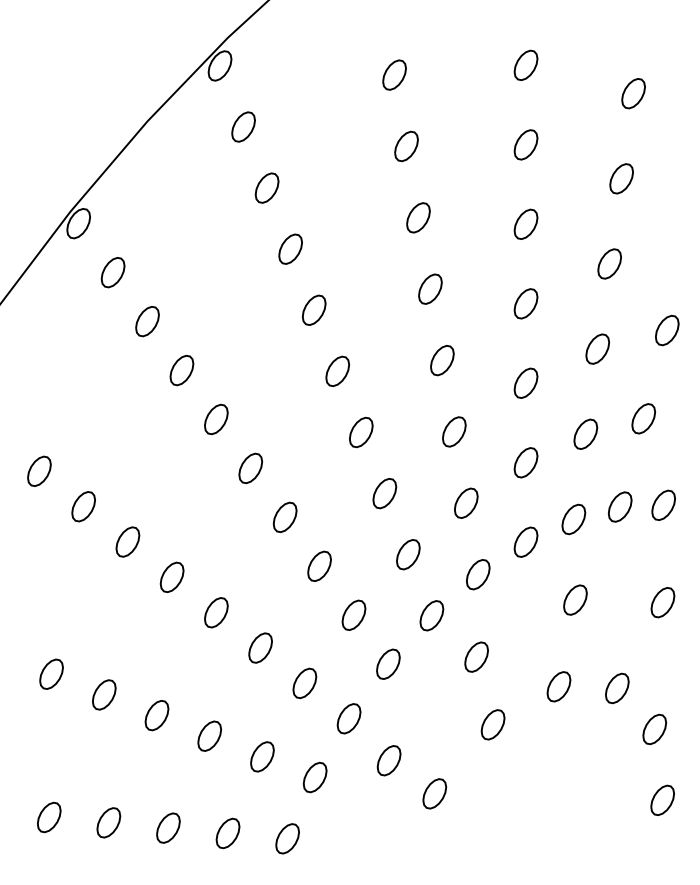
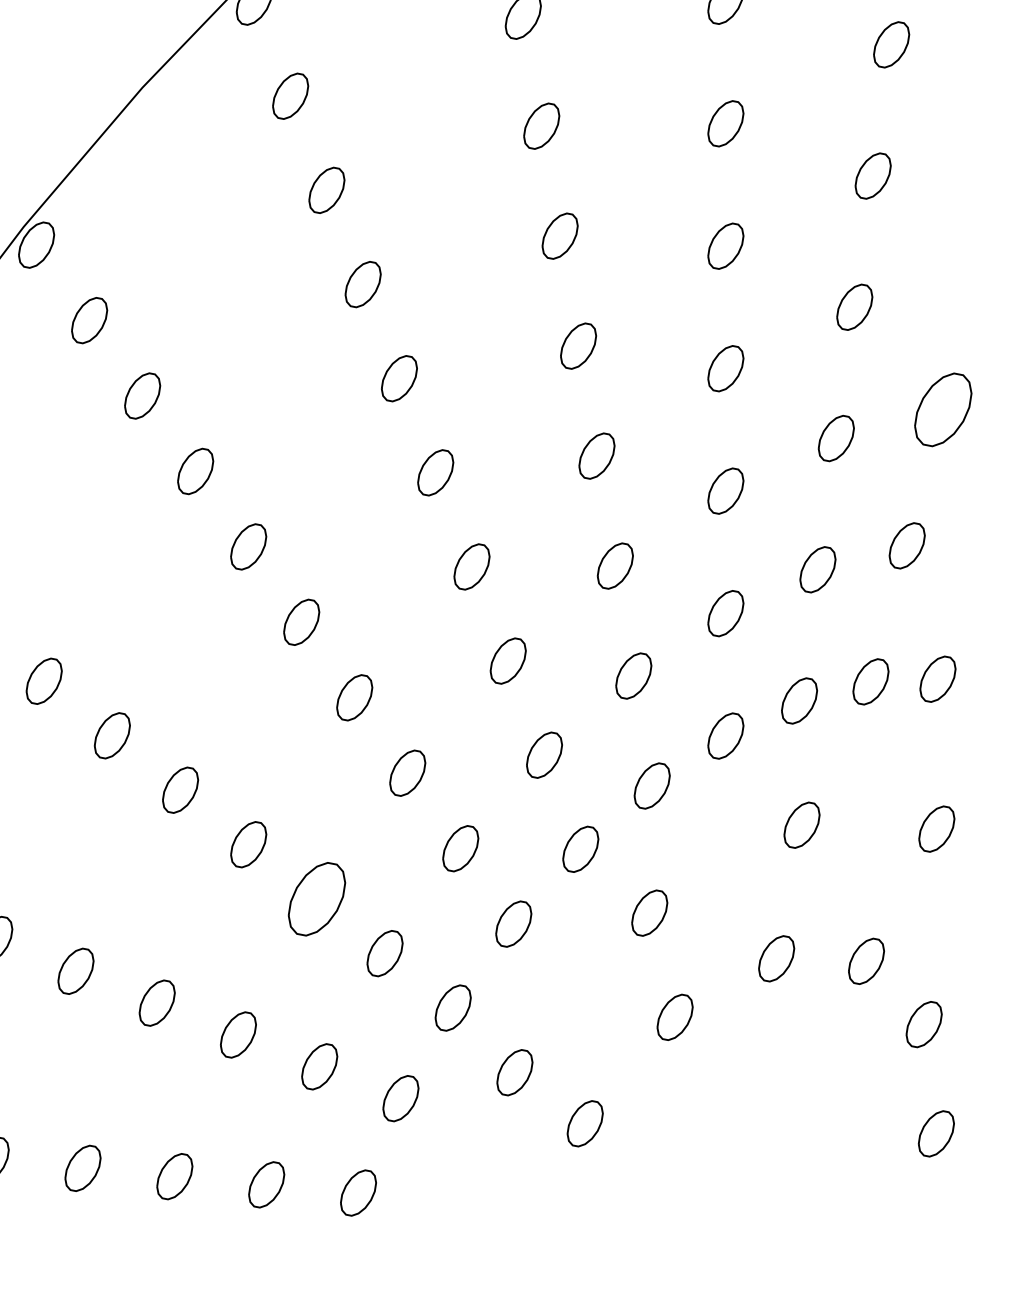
part: (667, 330) -> (943, 409), size x1.6
part: (260, 647) -> (316, 898), size x1.6

